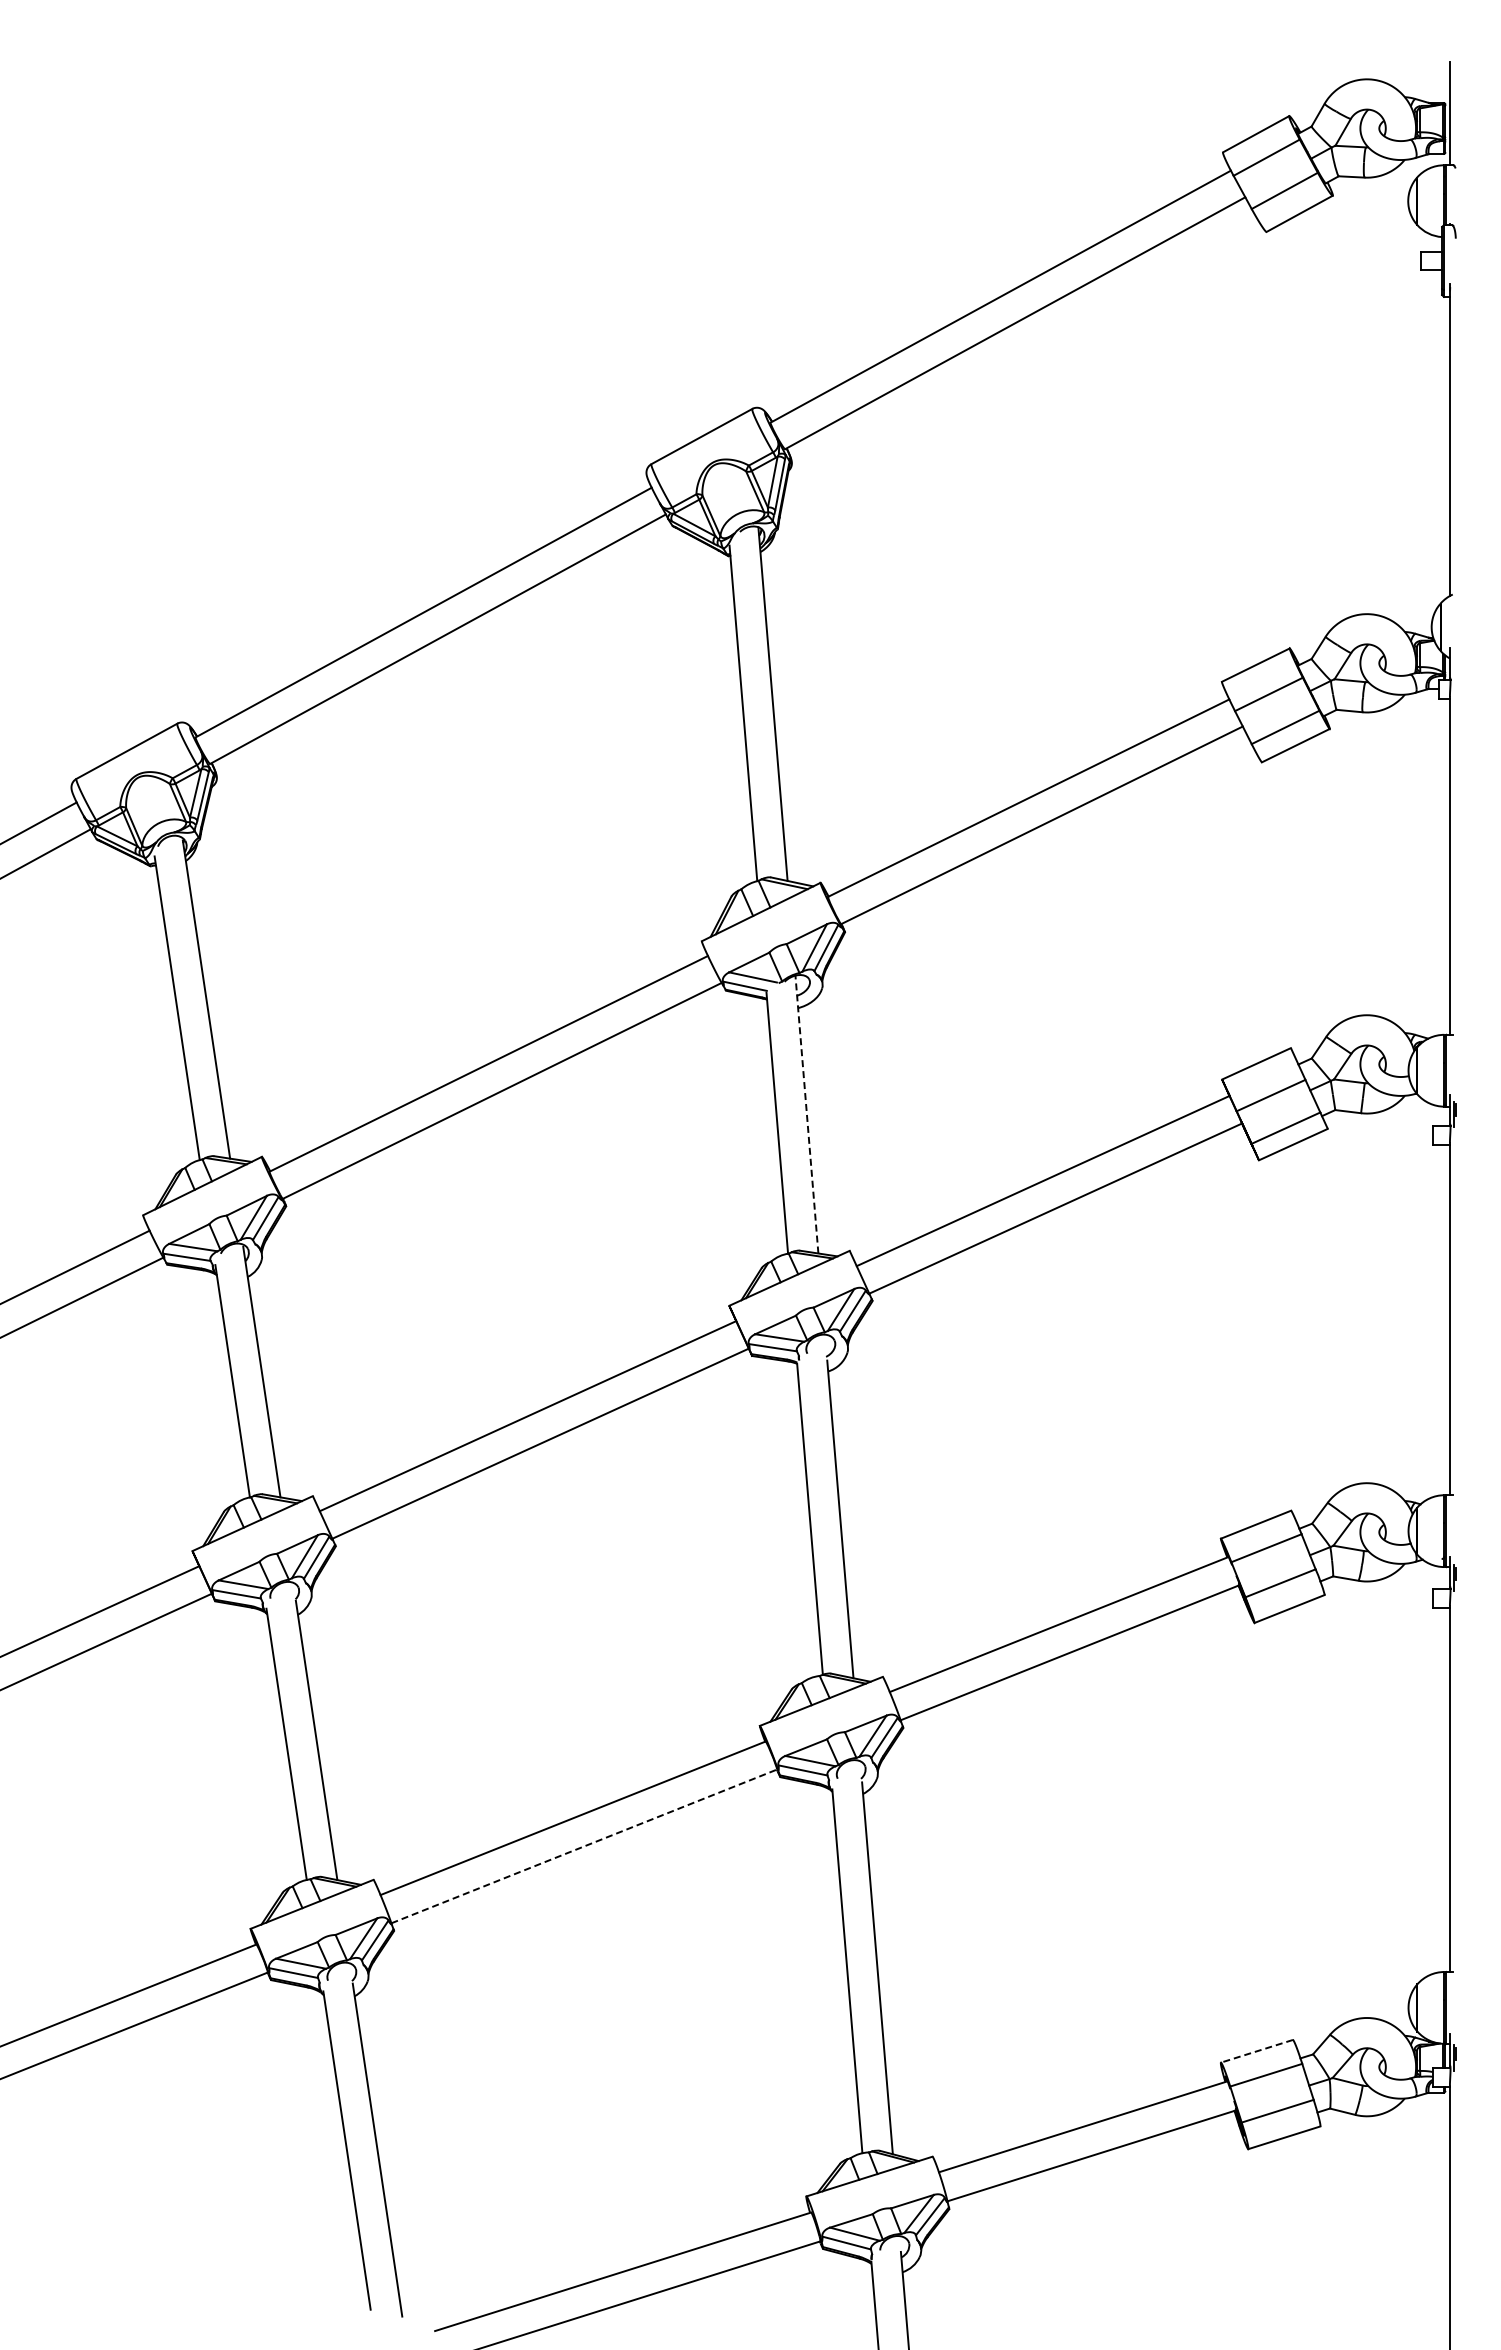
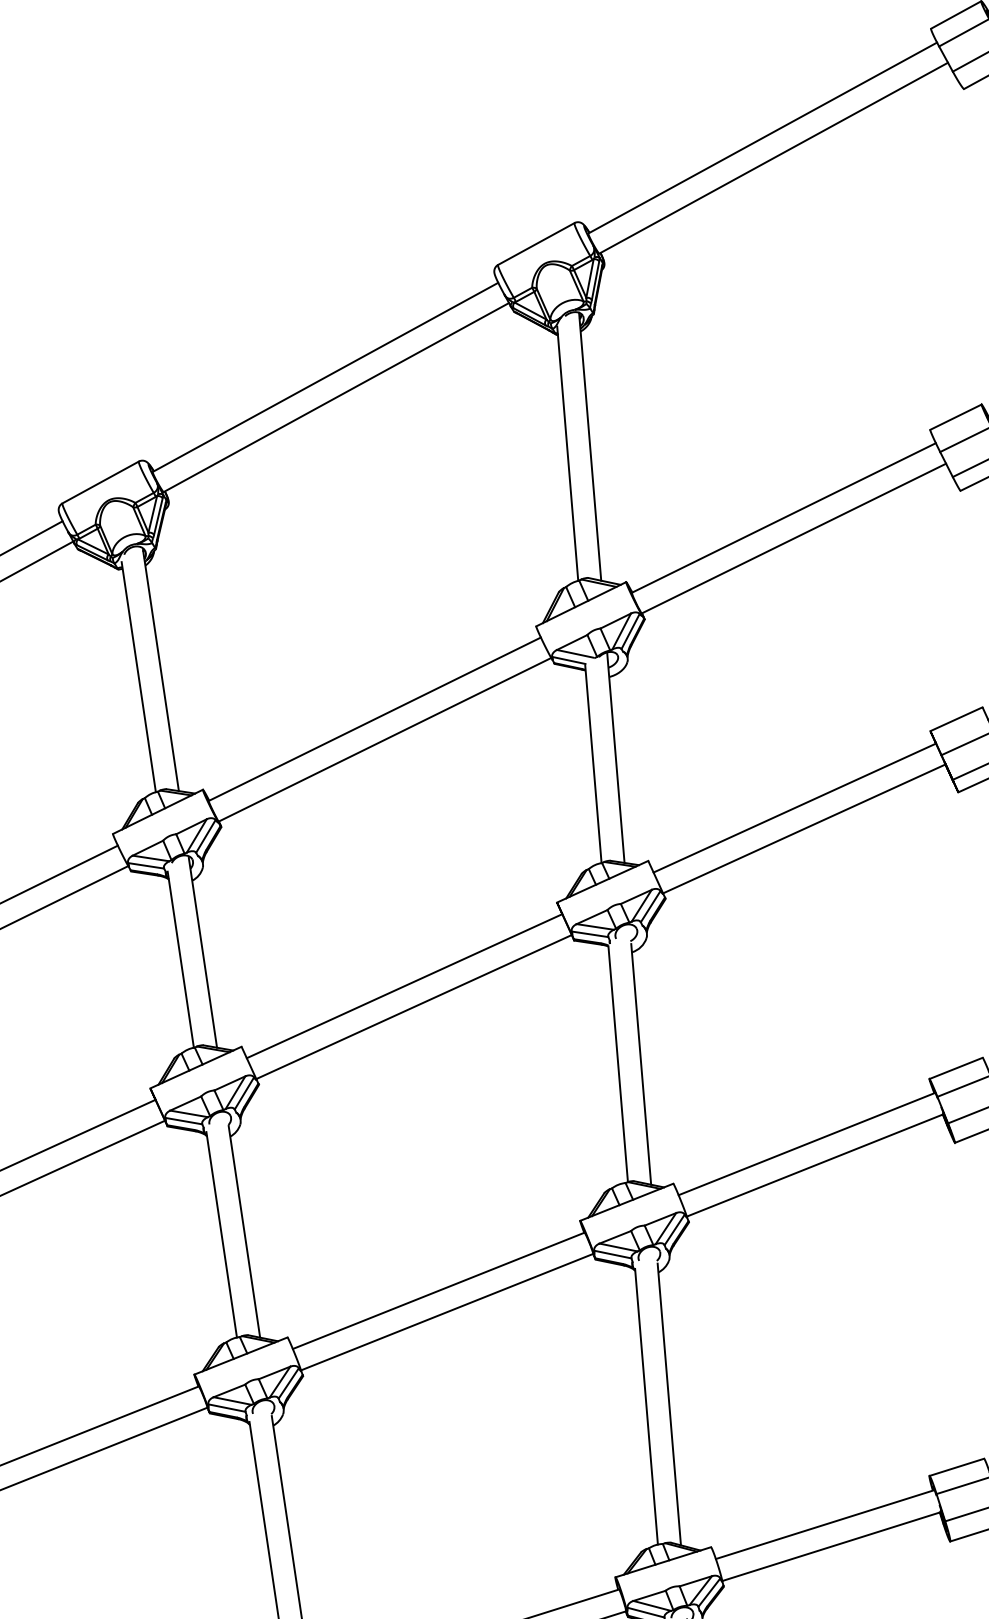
line: (806, 1114) -> (615, 757), dashed -> solid
line: (584, 1846) -> (447, 1312), dashed -> solid
line: (1256, 2051) -> (956, 1467), dashed -> solid

